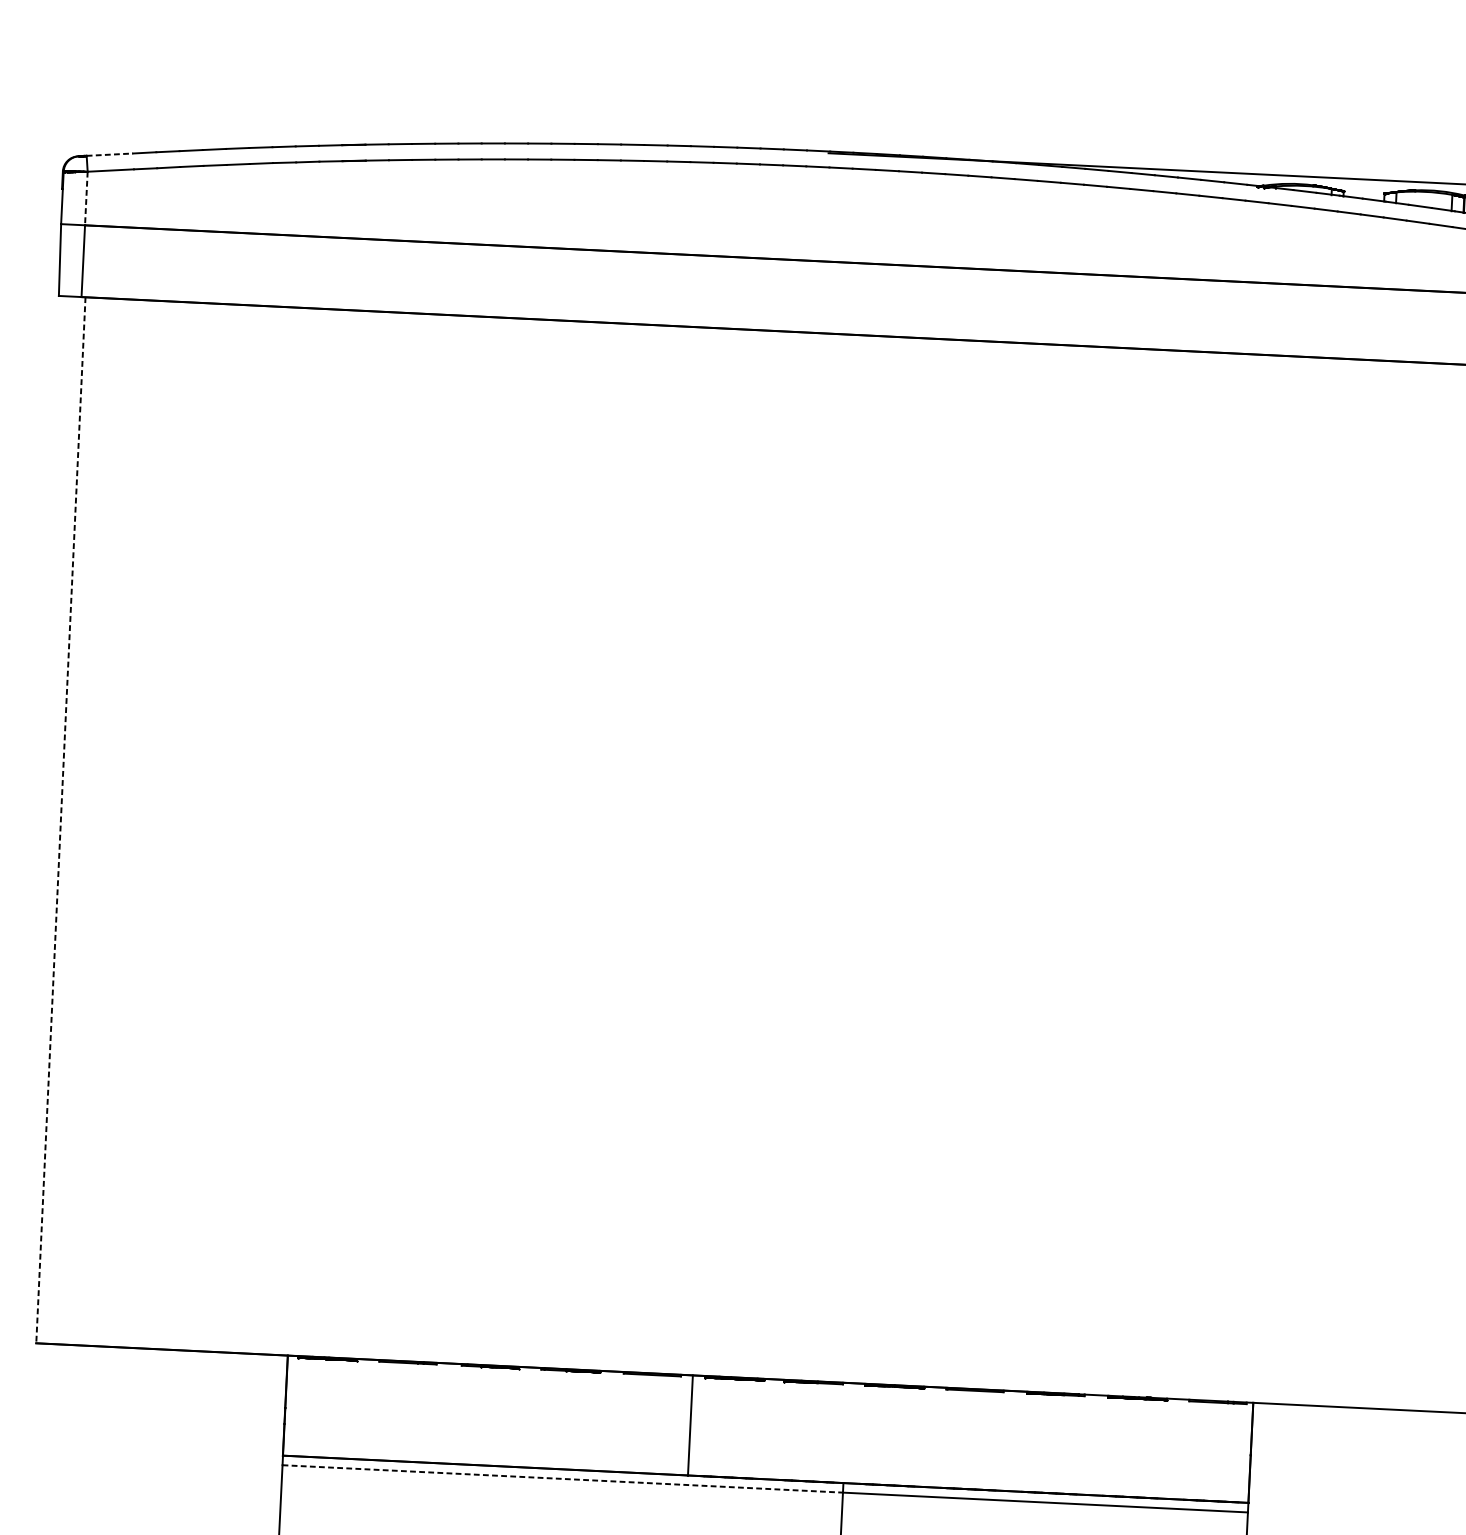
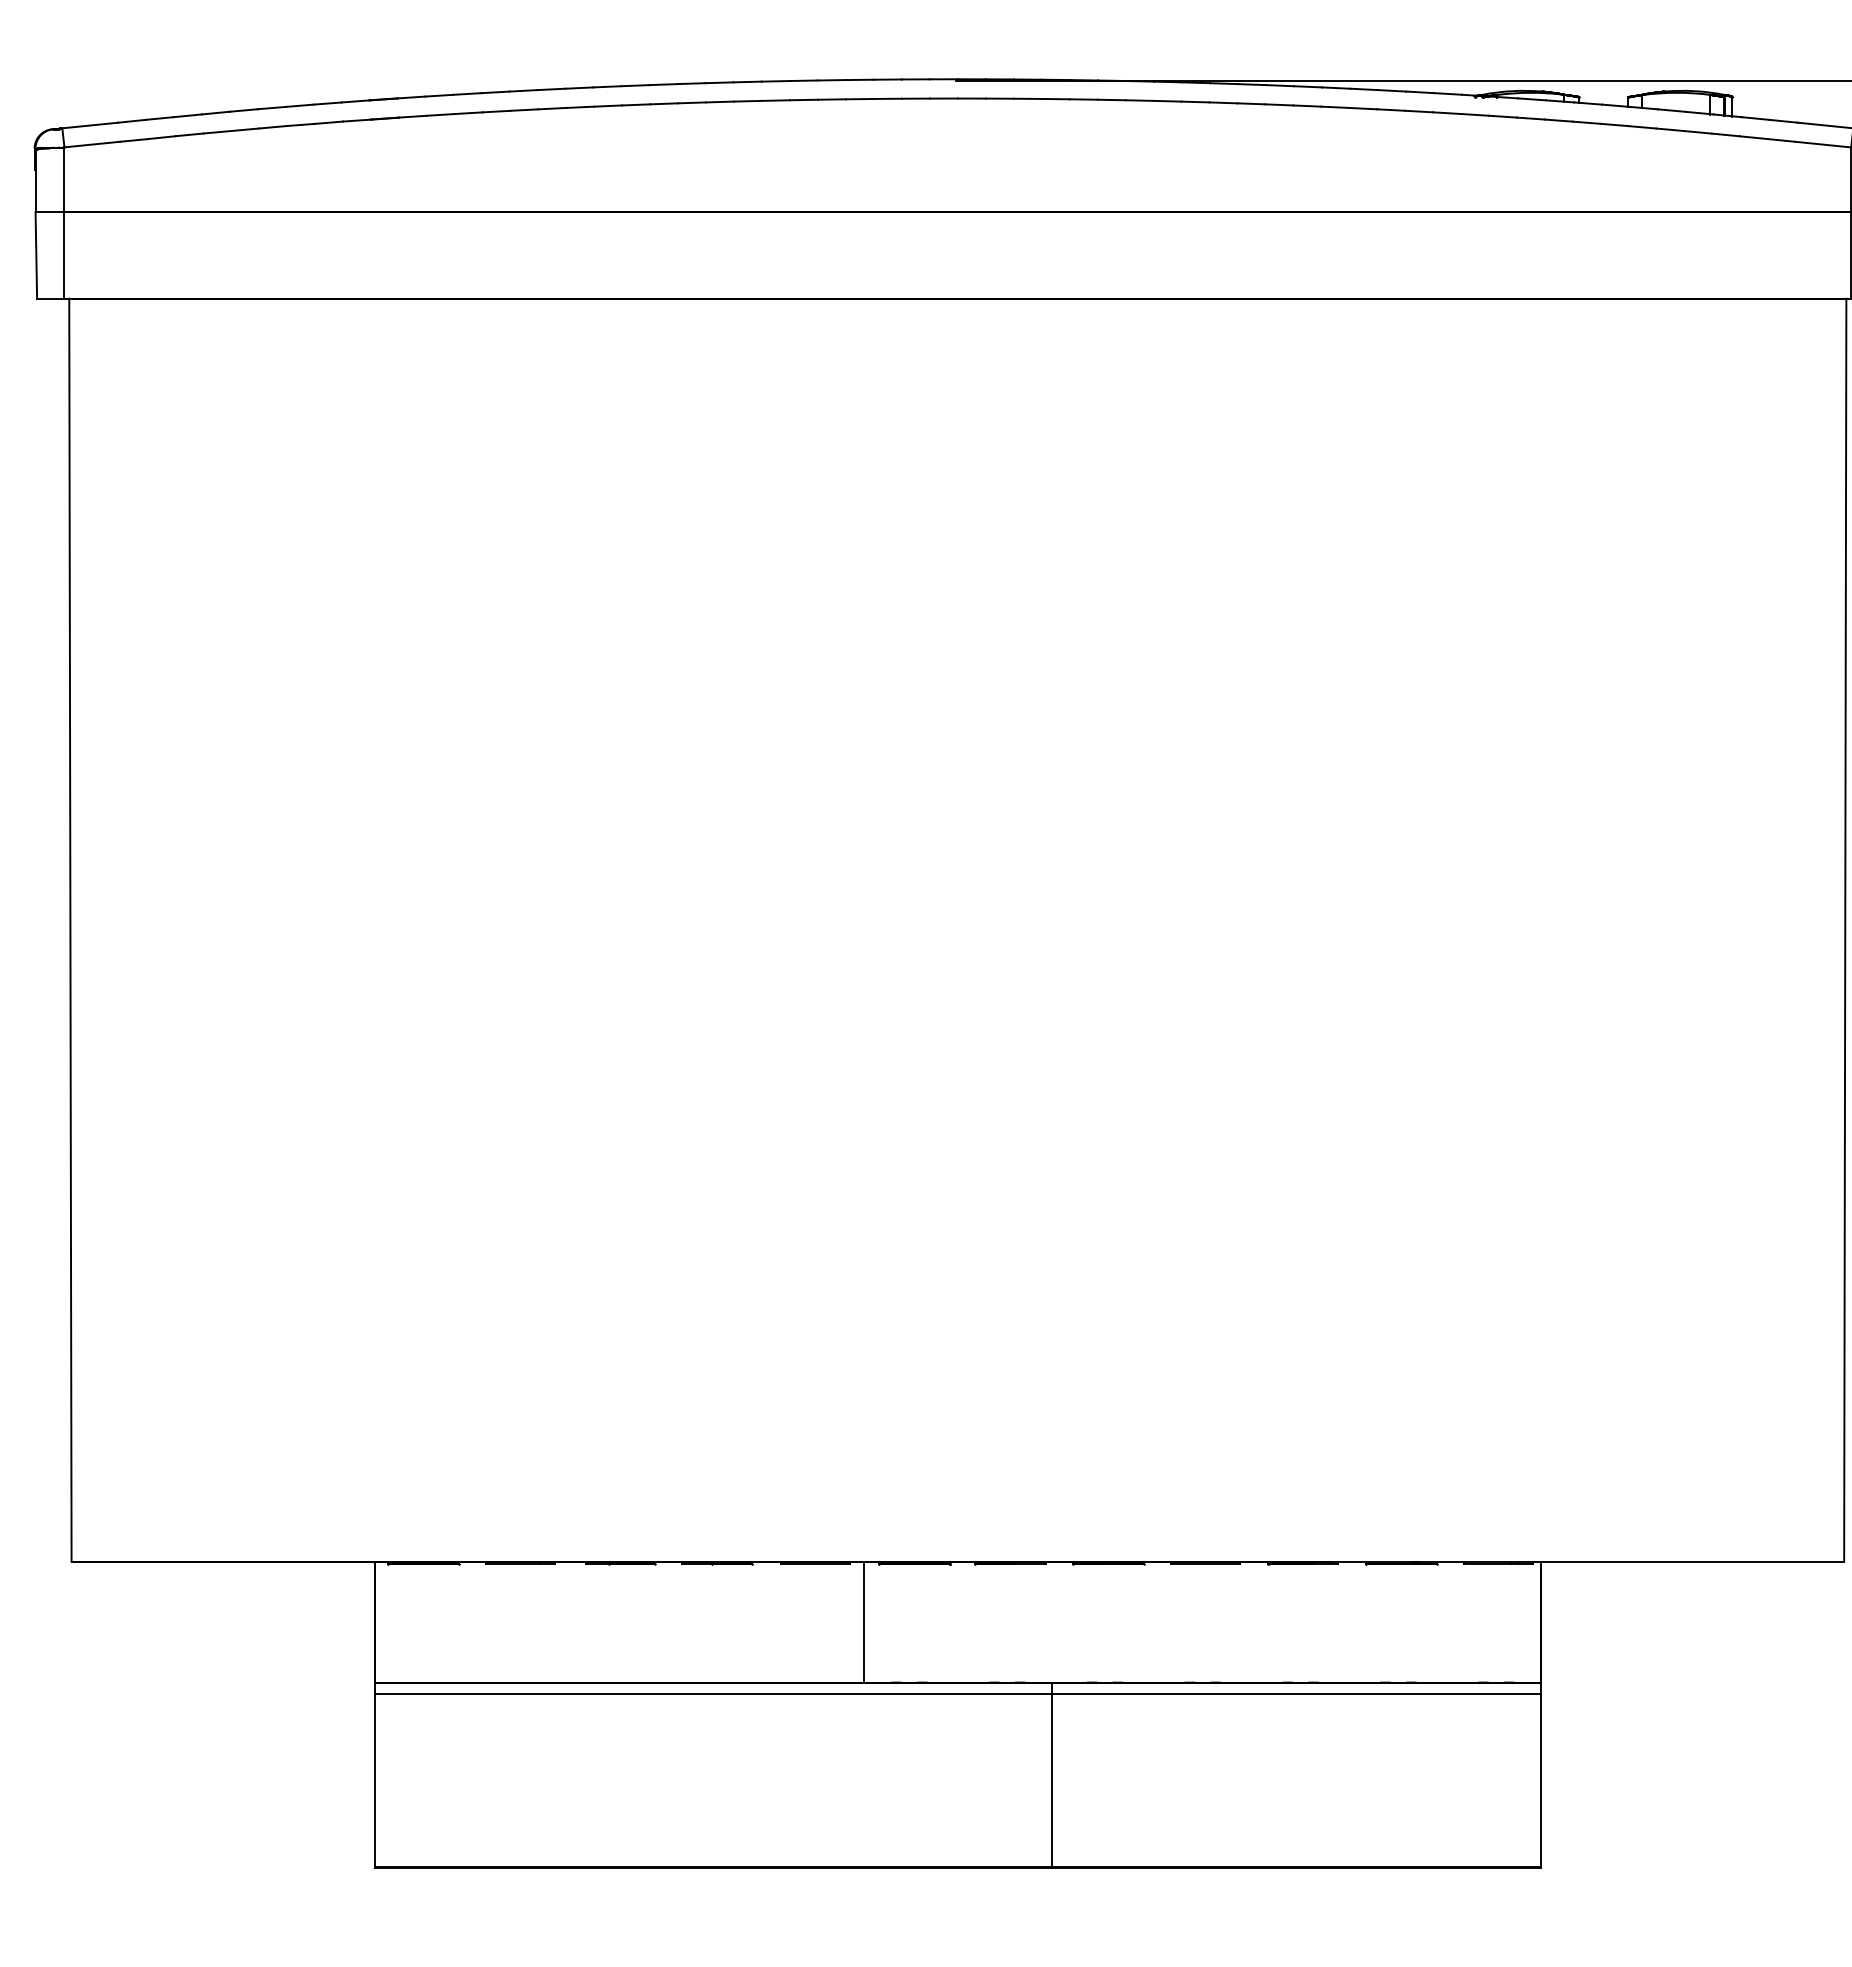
line: (110, 154) -> (90, 125), dashed -> solid
line: (86, 199) -> (64, 180), dashed -> solid
line: (60, 820) -> (70, 930), dashed -> solid
line: (563, 1479) -> (714, 1694), dashed -> solid

